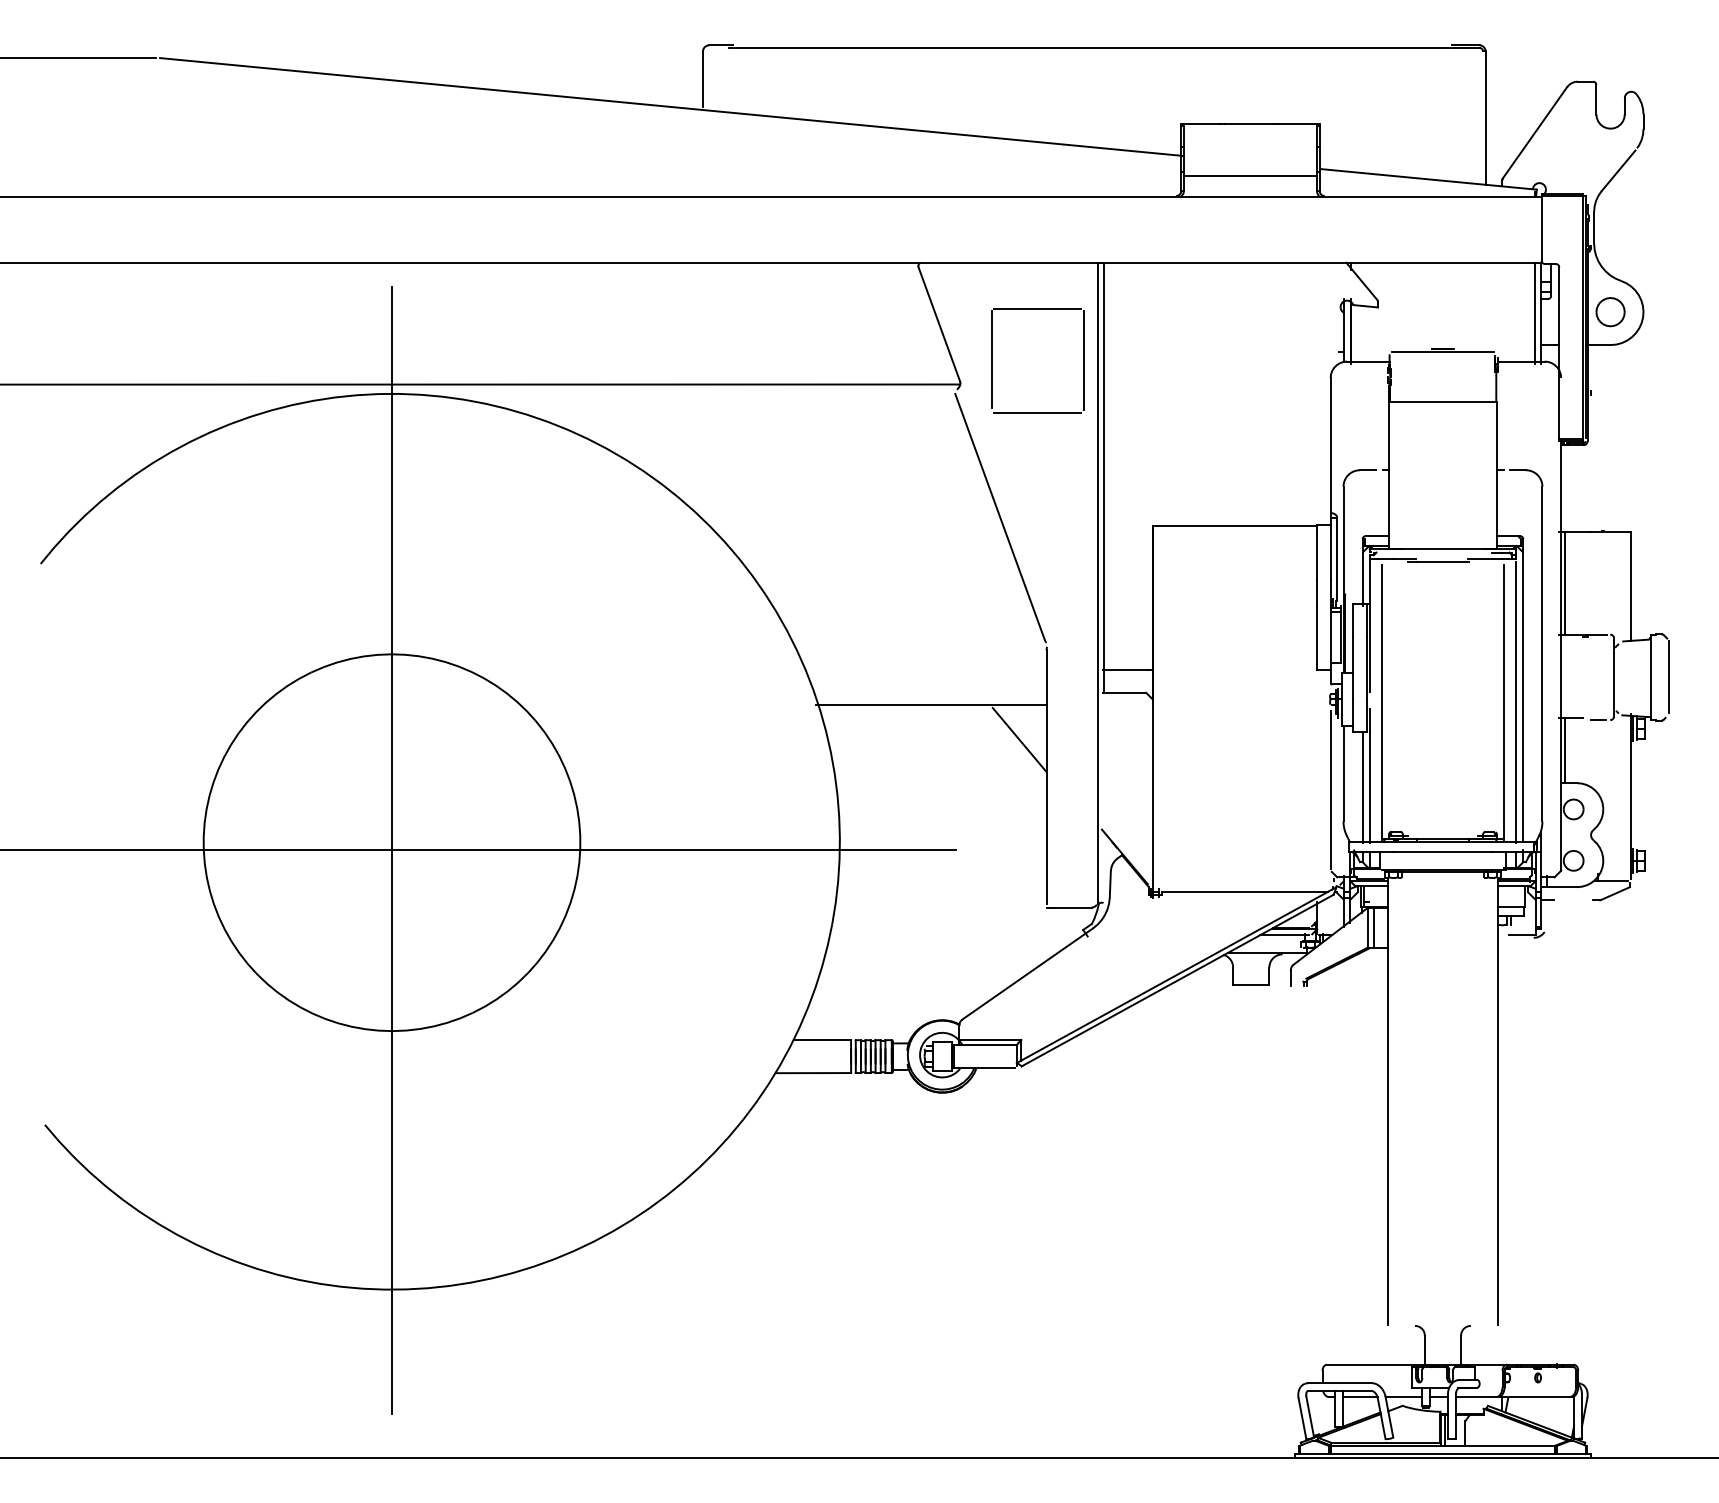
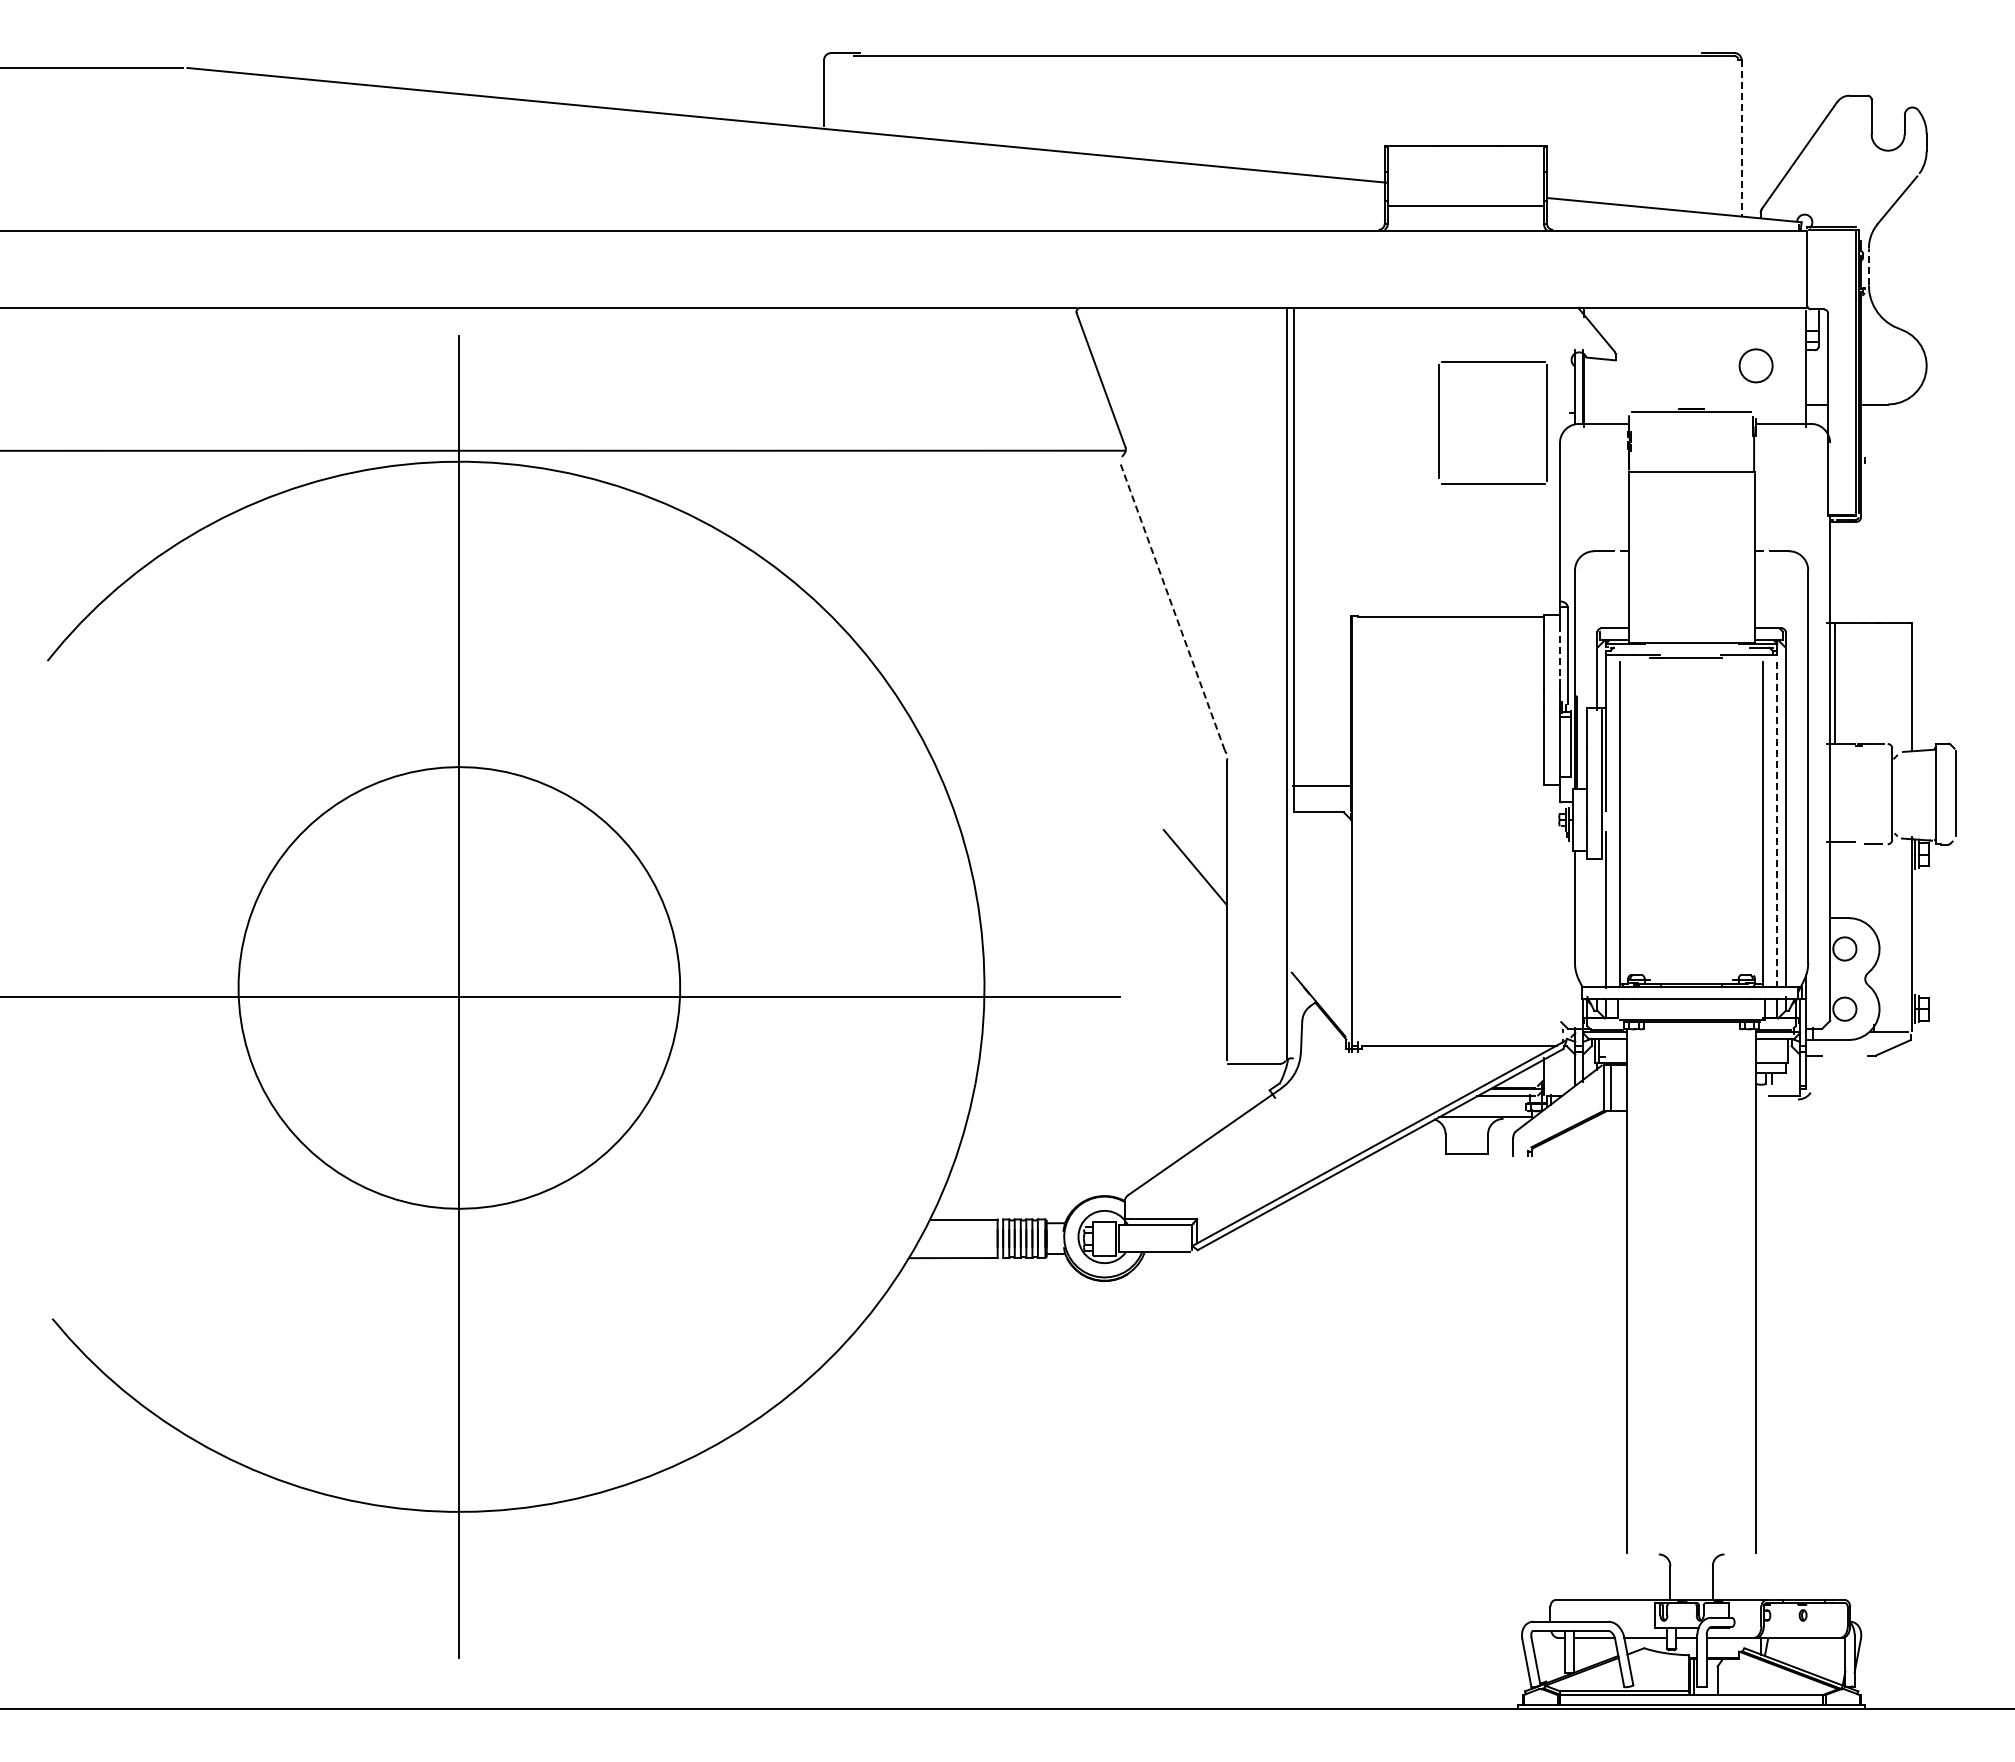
line: (1485, 118) -> (1741, 138), solid -> dashed
line: (1593, 227) -> (1868, 266), solid -> dashed
part: (1610, 311) -> (1755, 365), moved
line: (1534, 312) -> (1799, 366), removed
part: (991, 360) -> (1439, 422), moved
line: (1000, 516) -> (1172, 605), solid -> dashed
line: (1330, 556) -> (1559, 652), solid -> dashed
line: (1516, 702) -> (1777, 823), solid -> dashed
line: (931, 705) -> (1091, 826), removed
line: (1565, 750) -> (1835, 879), removed
line: (1362, 786) -> (1597, 922), removed
line: (1330, 789) -> (1559, 925), removed

